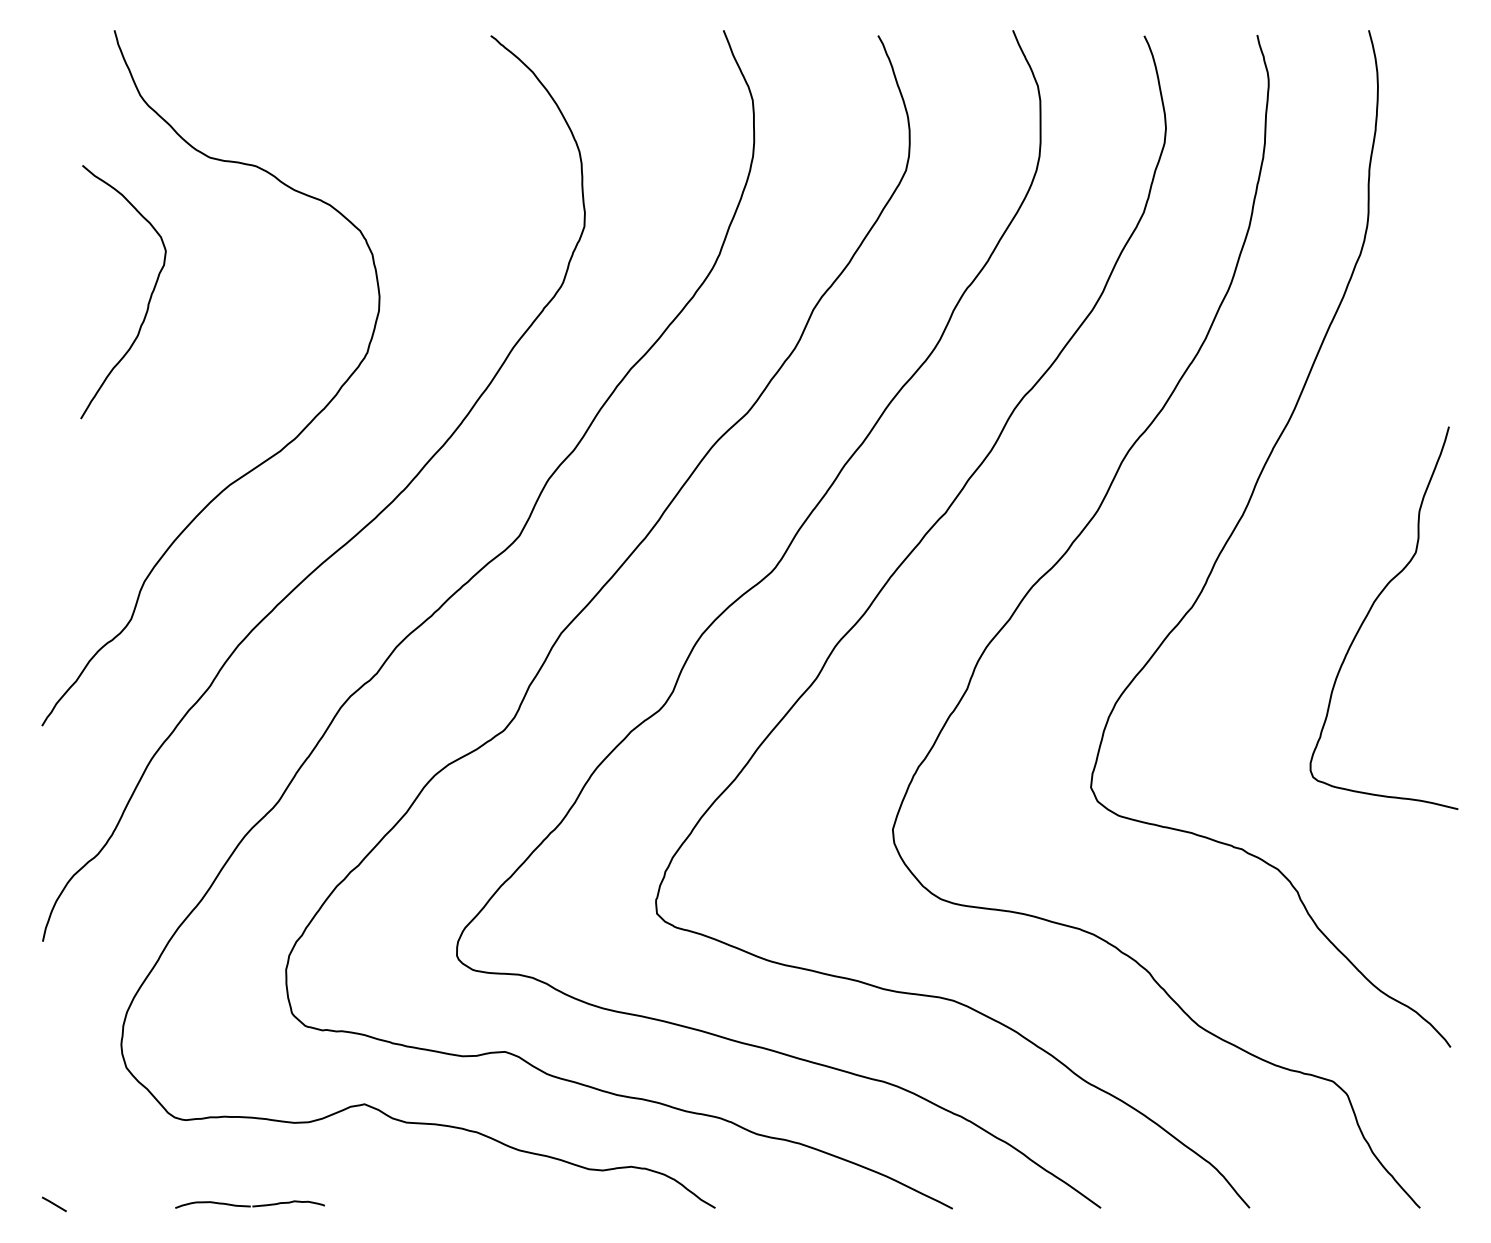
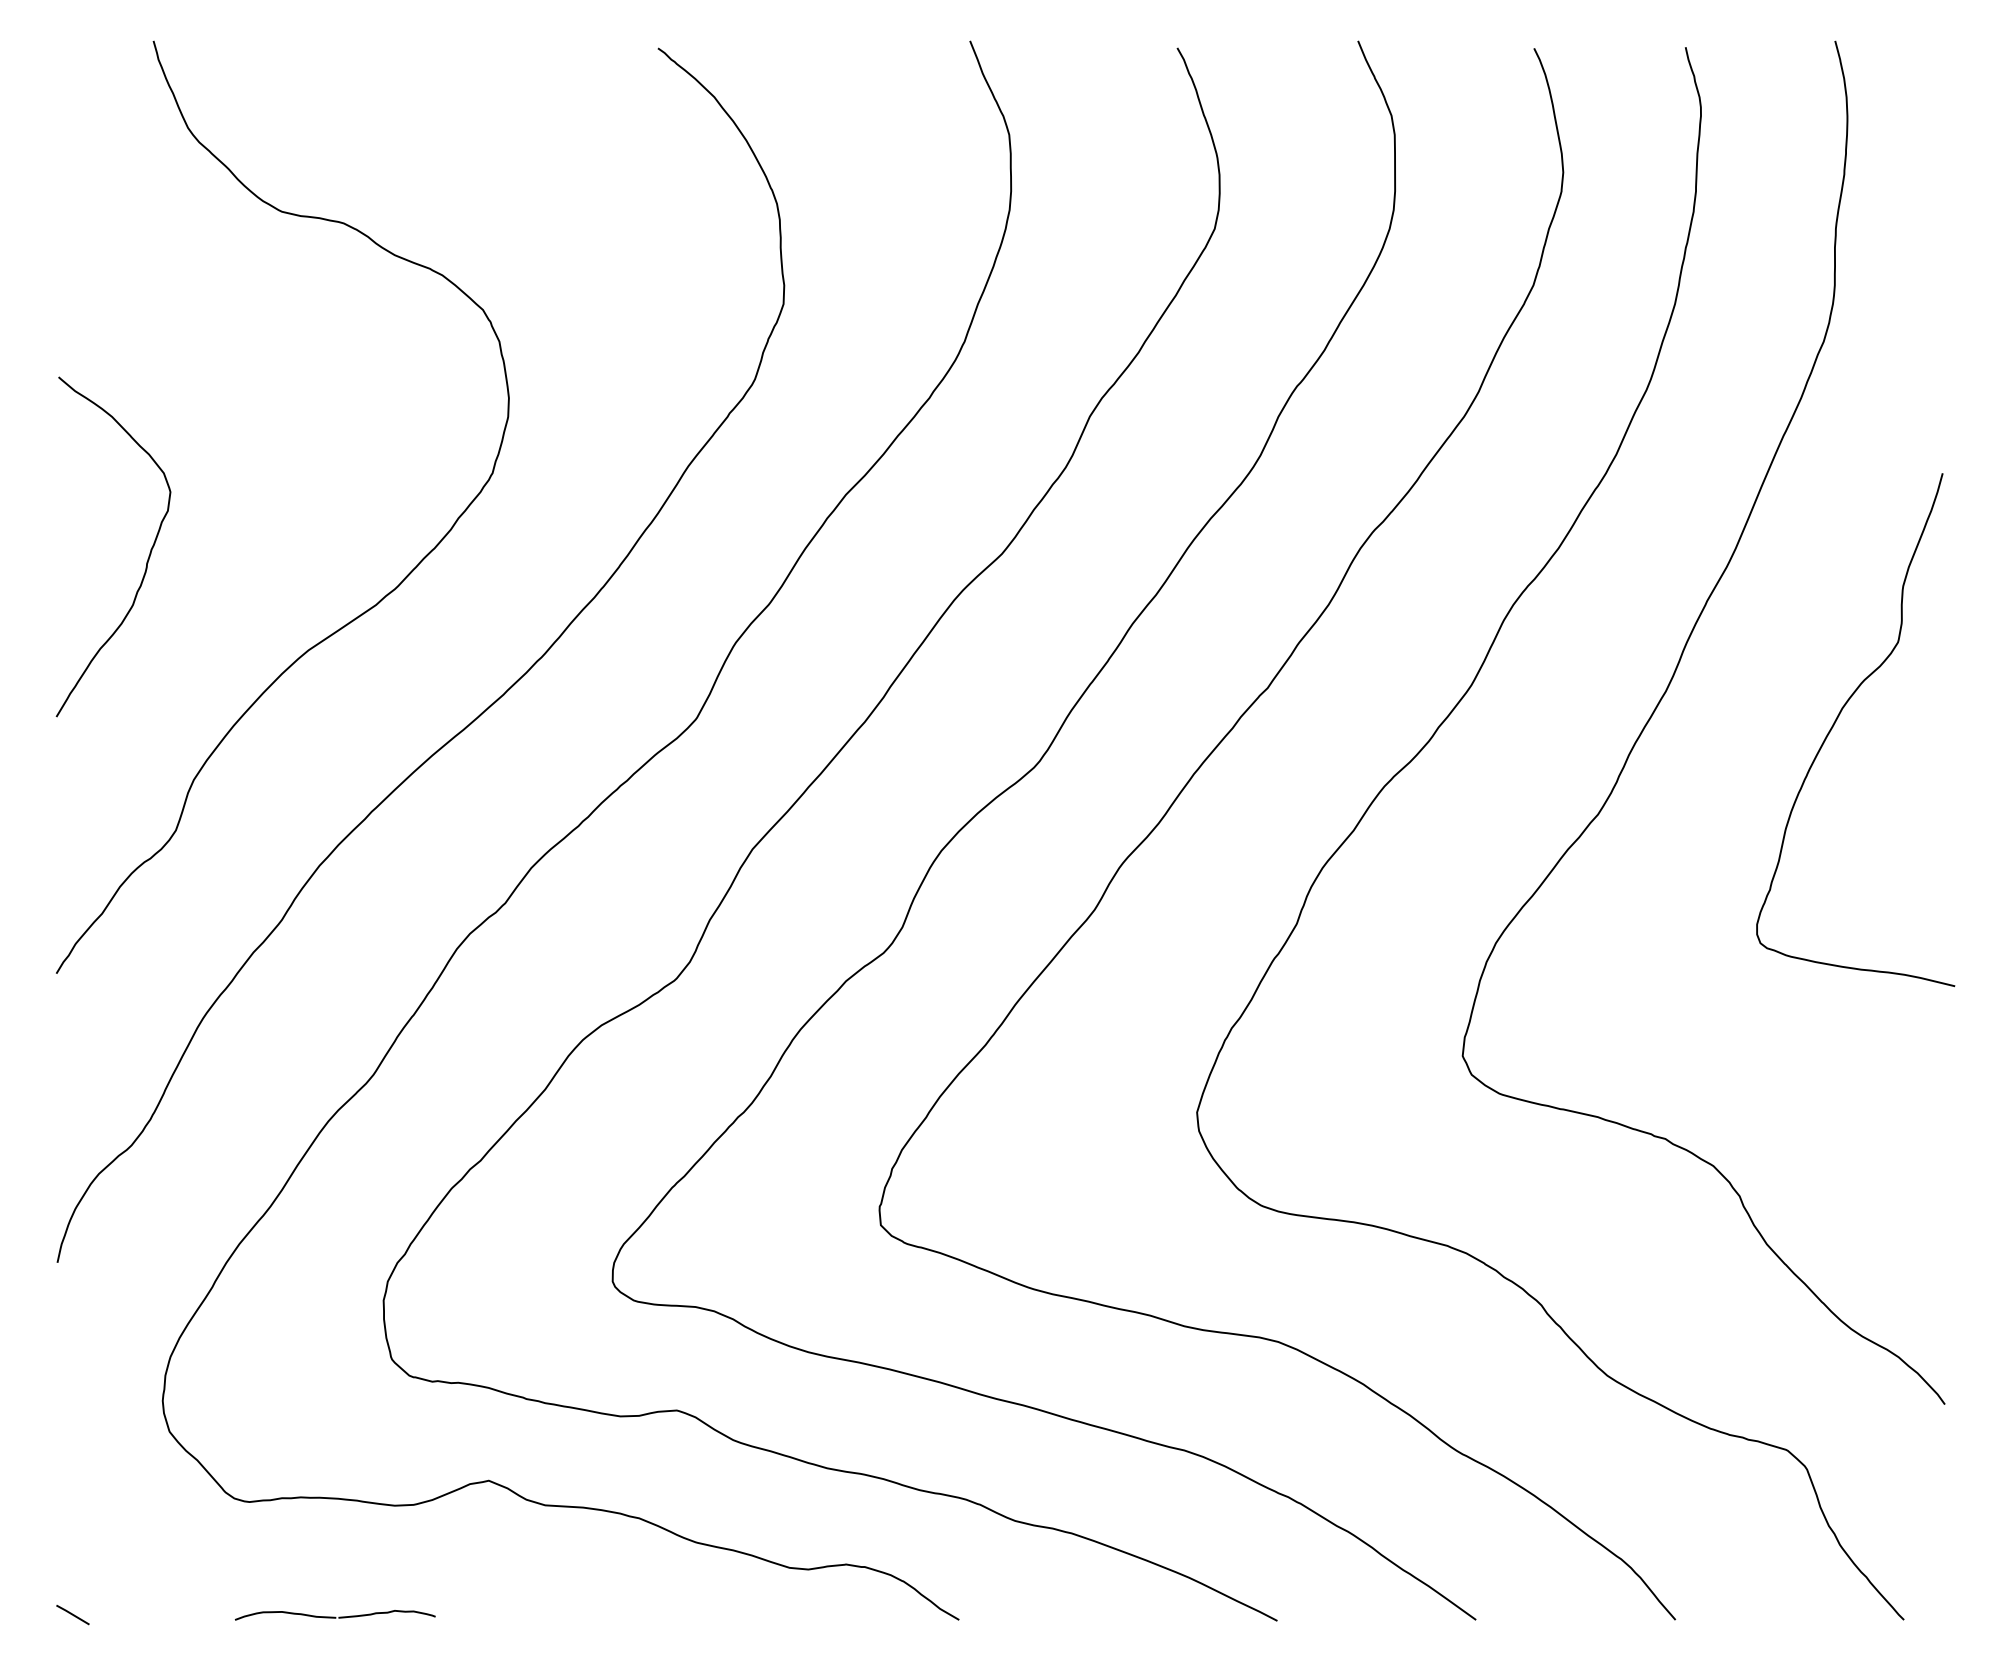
curve: (148, 300) -> (147, 558), moved
curve: (1369, 611) -> (1836, 721), moved

